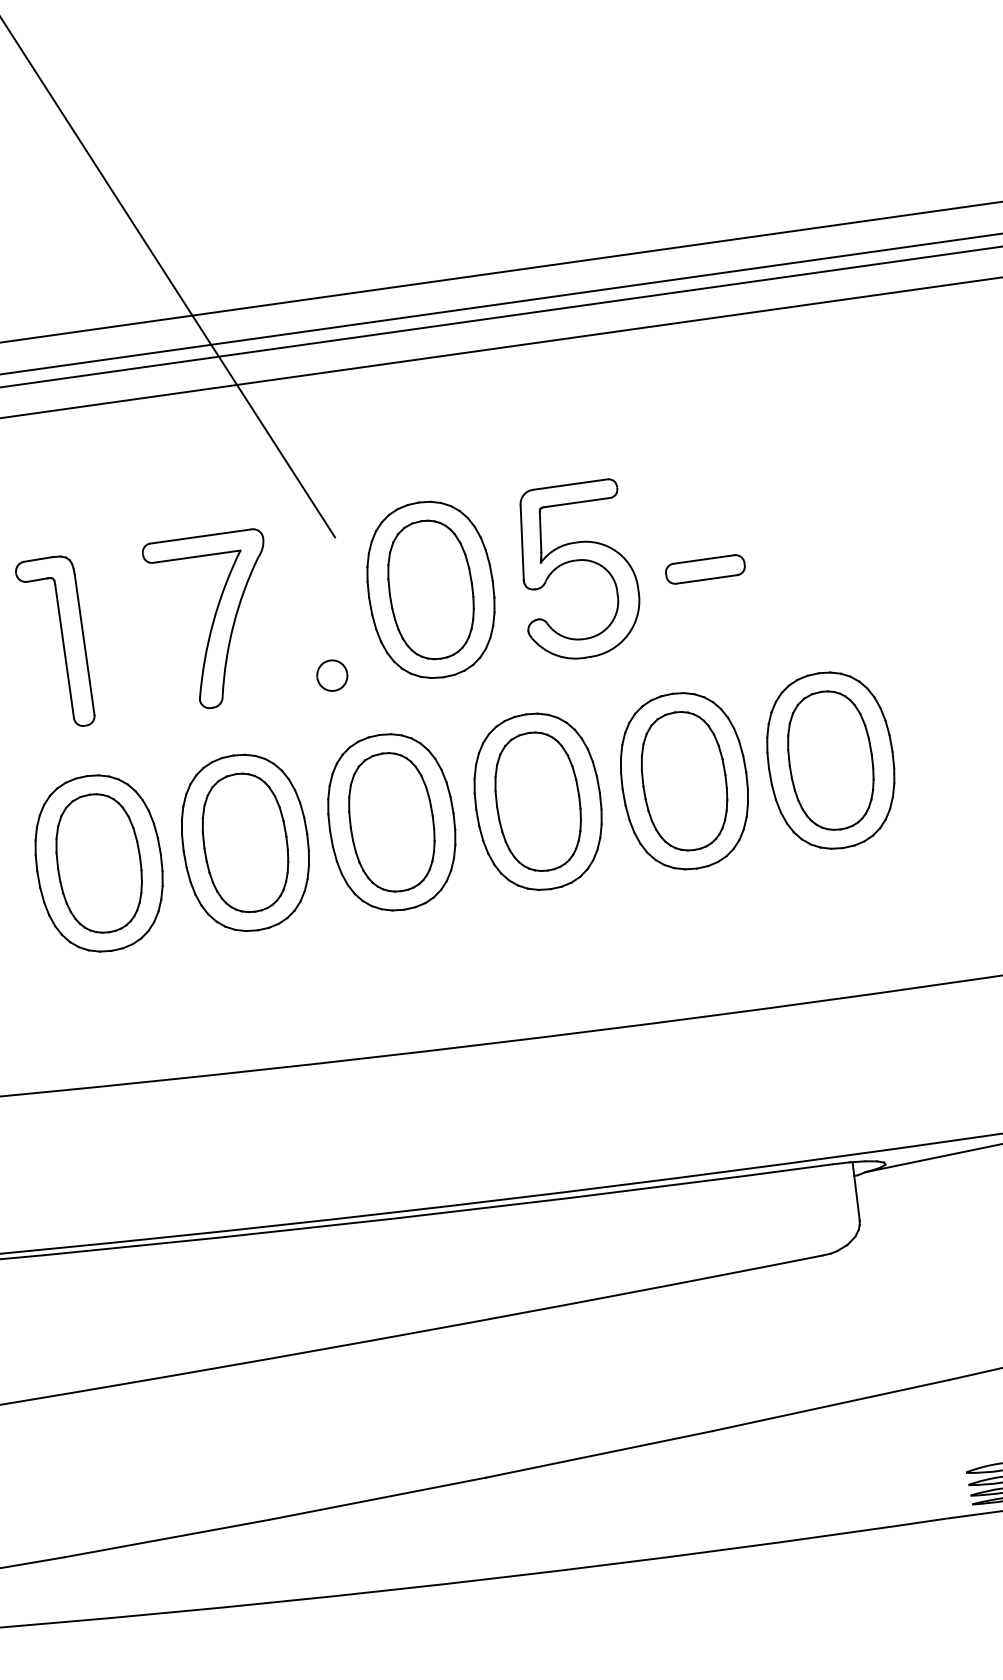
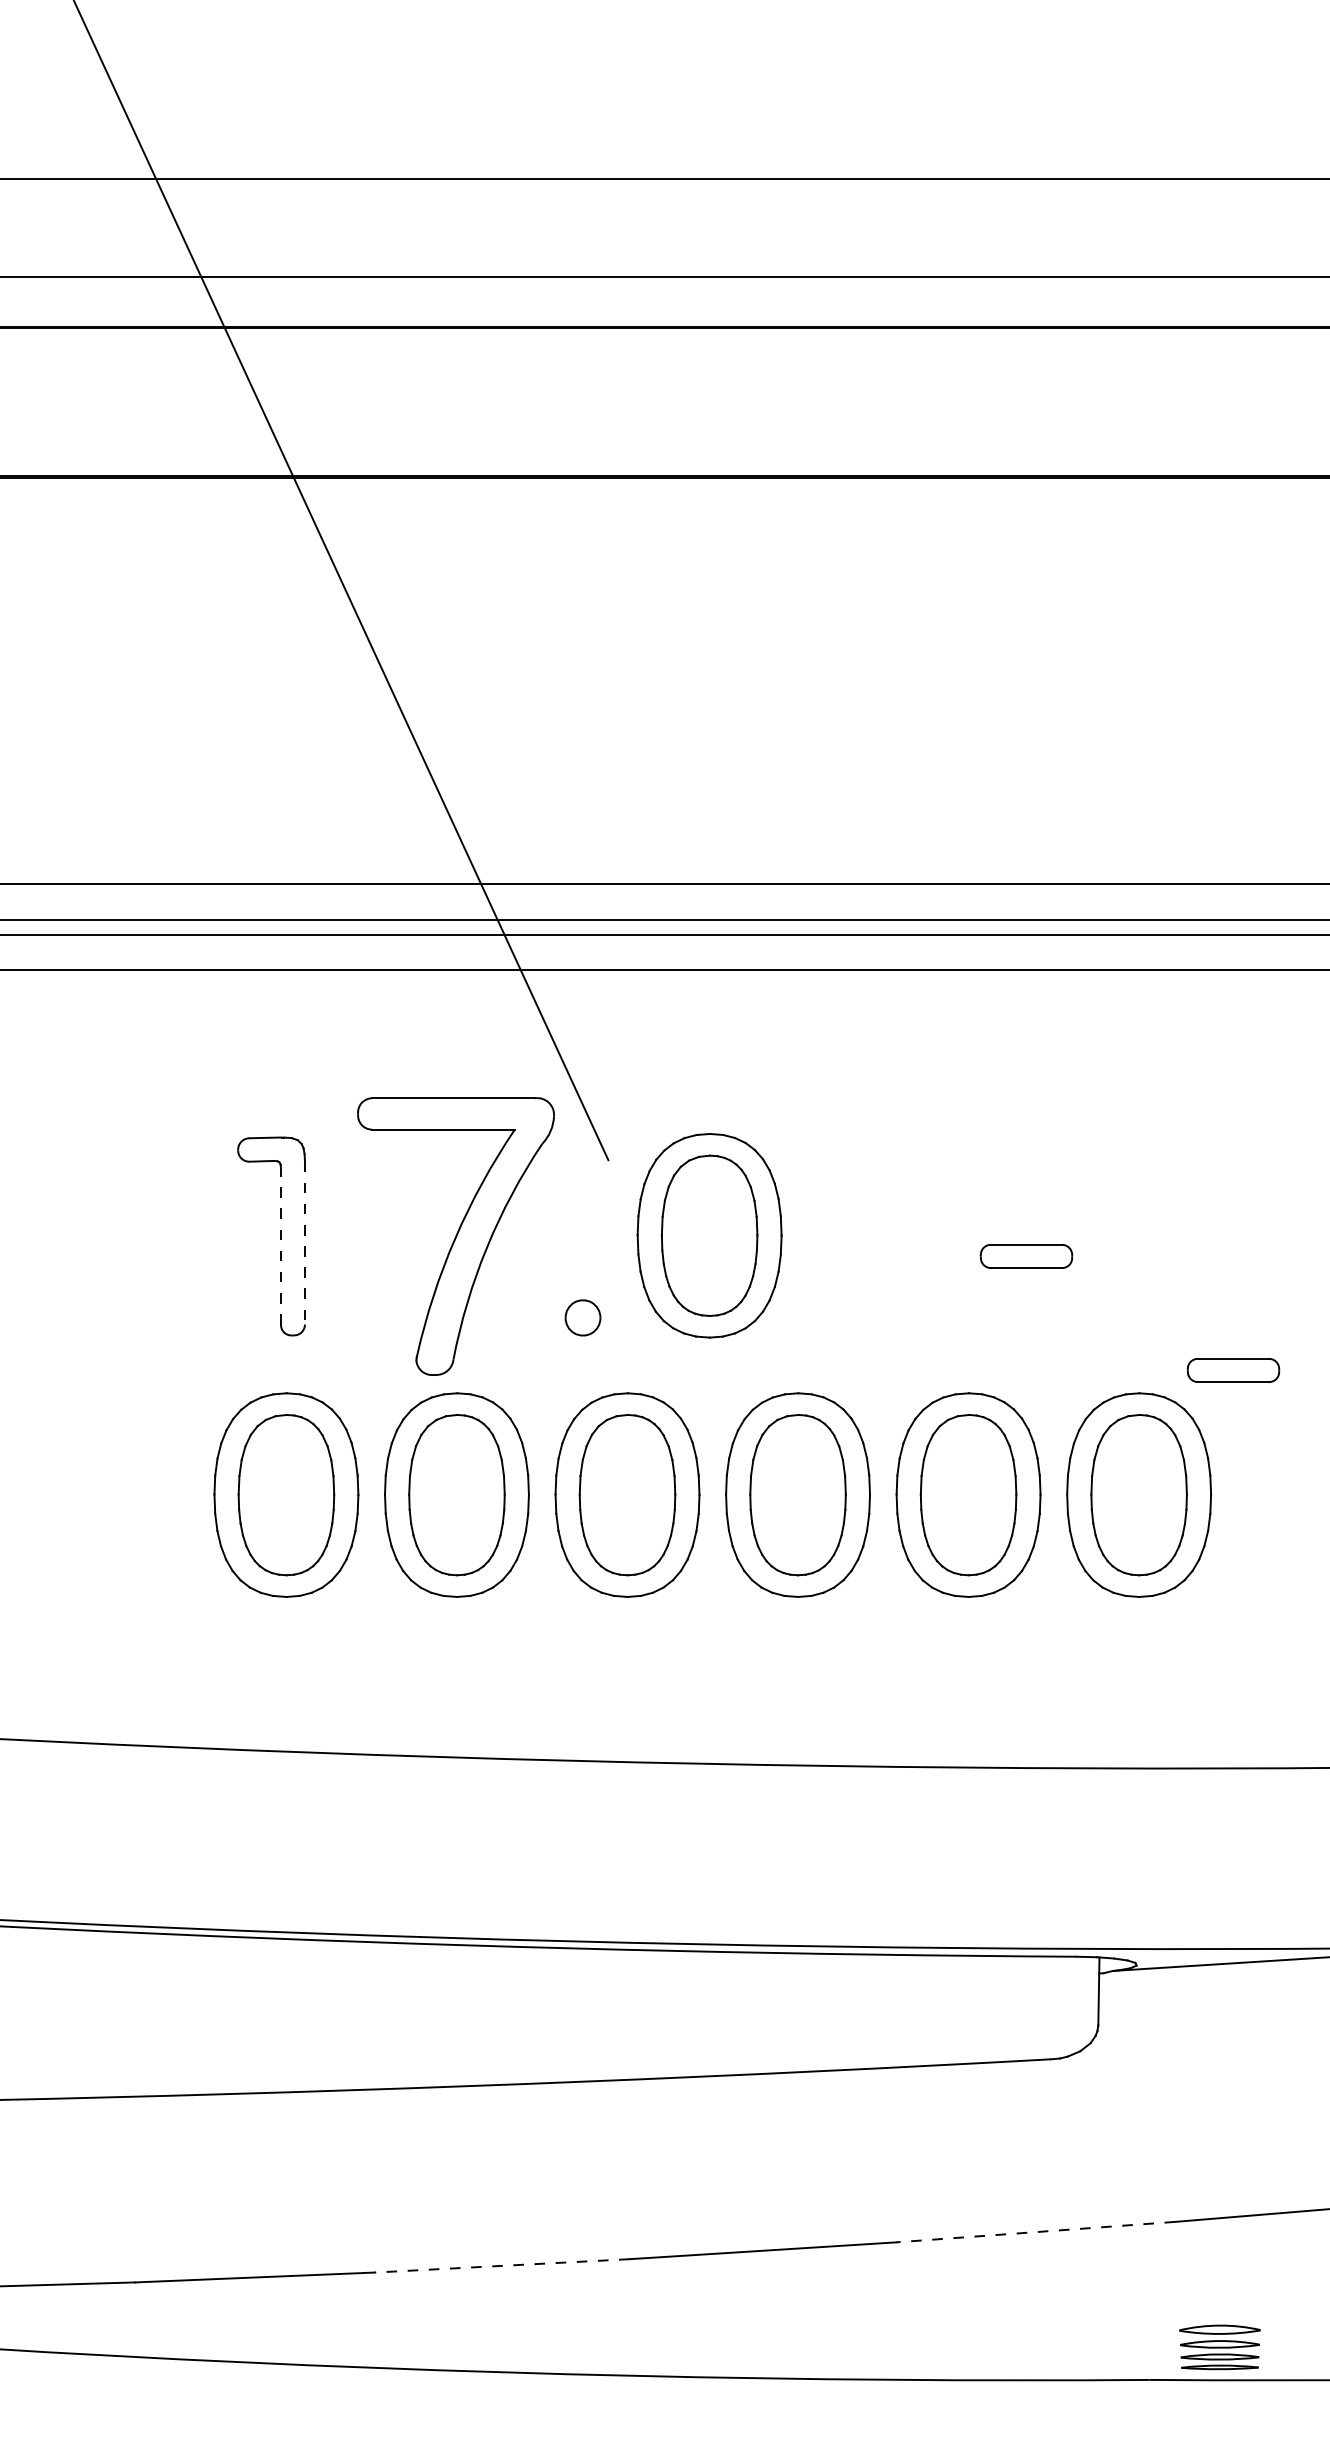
part: (576, 561) -> (880, 1226), removed
part: (213, 621) -> (456, 1236), size x1.4
part: (896, 642) -> (1233, 1370), added
line: (84, 645) -> (304, 1243), solid -> dashed
line: (64, 650) -> (281, 1246), solid -> dashed
line: (830, 1405) -> (1035, 2232), solid -> dashed
line: (376, 1498) -> (501, 2265), solid -> dashed

